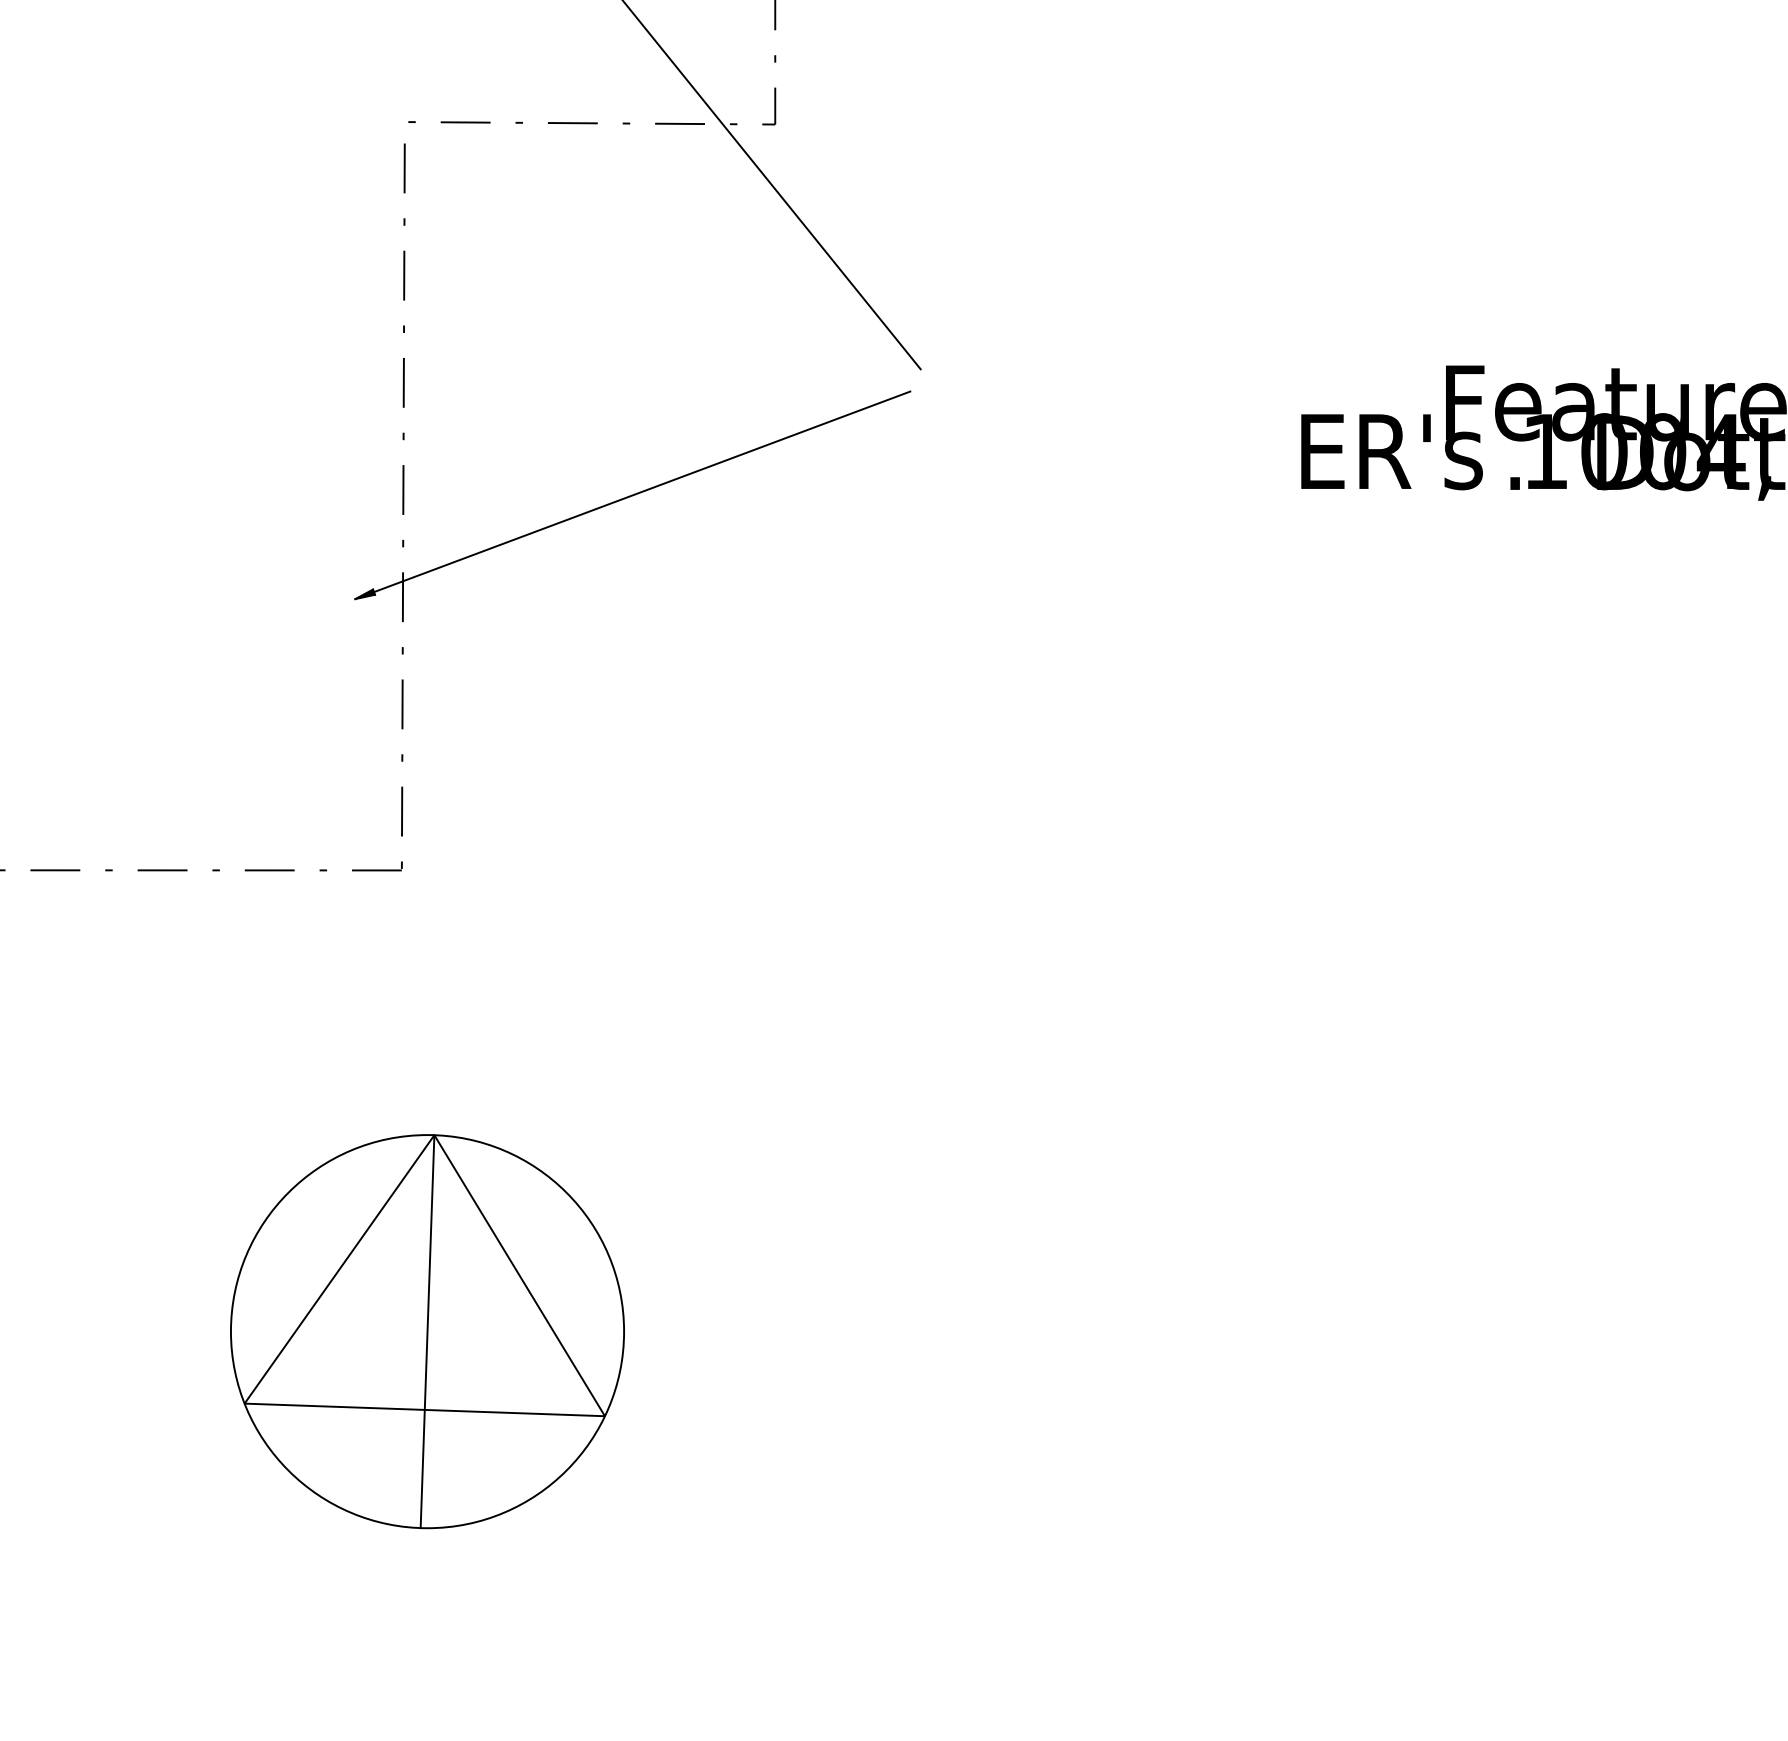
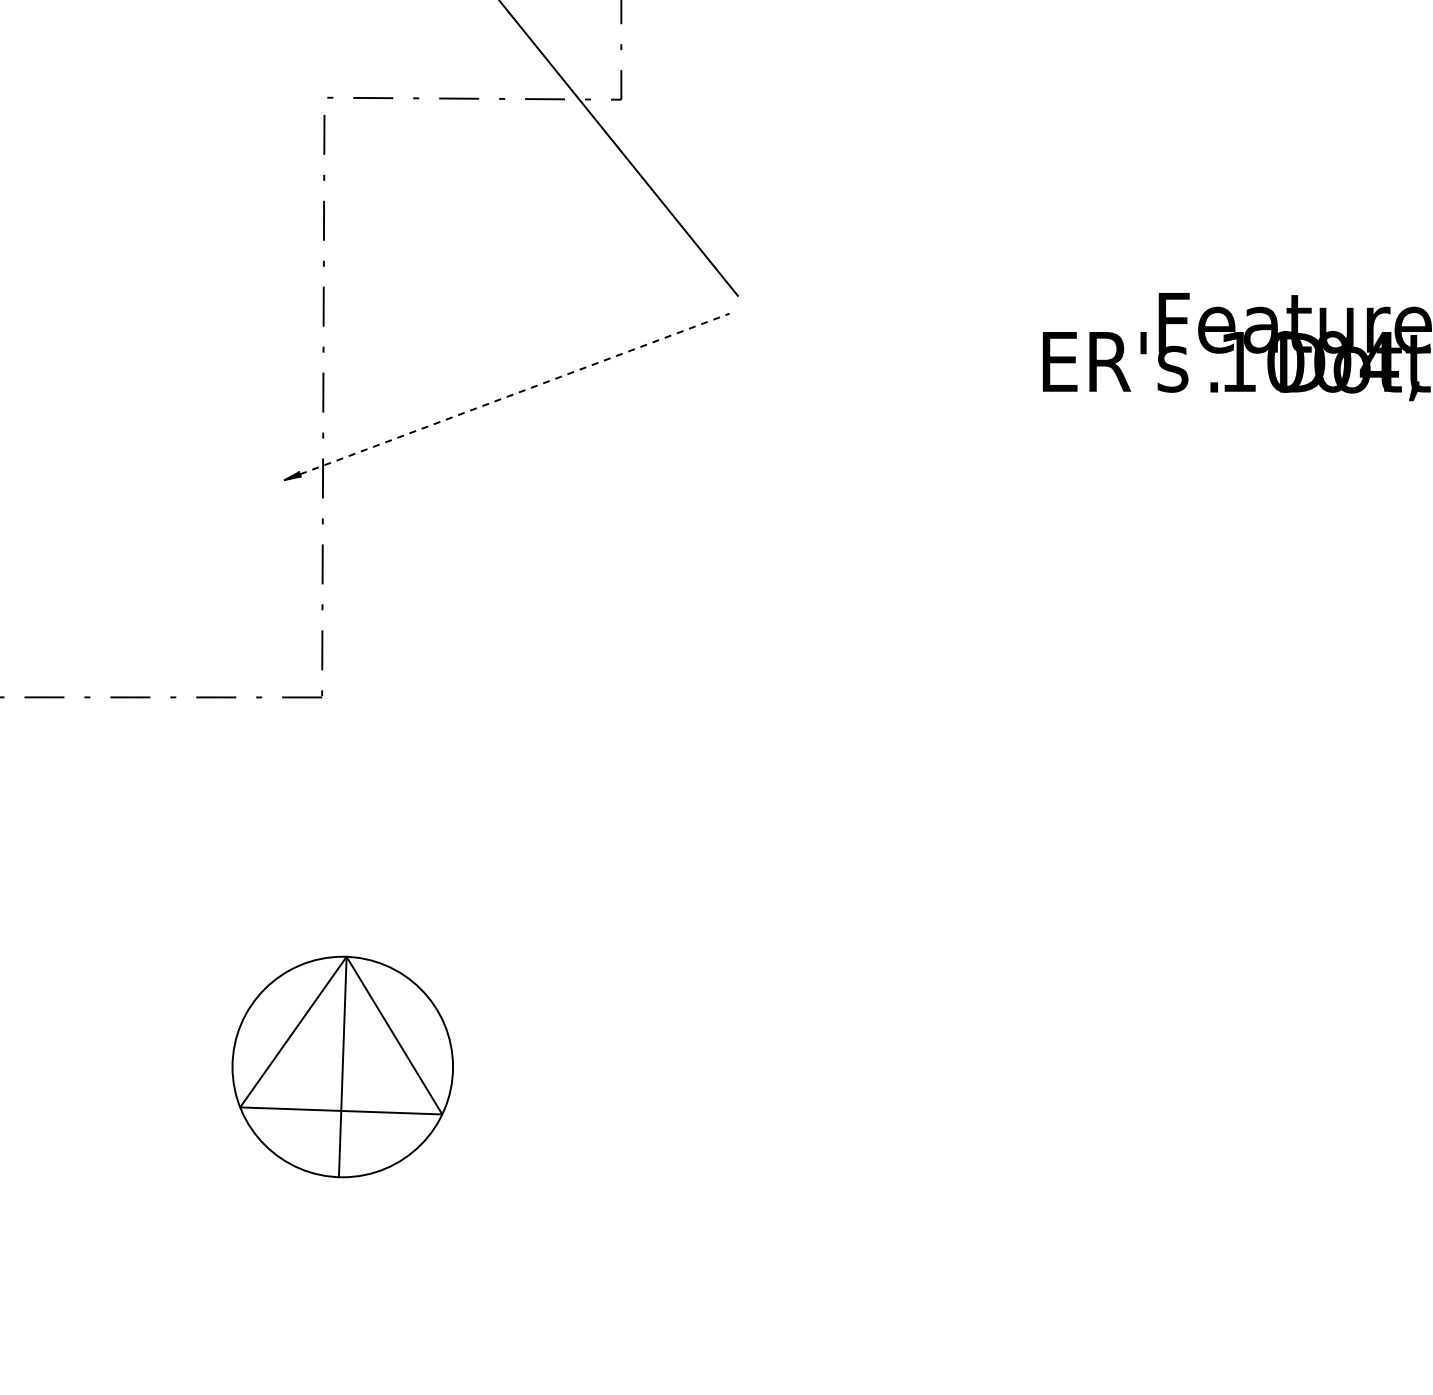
line: (634, 494) -> (508, 396), solid -> dashed
part: (427, 1330) -> (342, 1066), size x0.7

